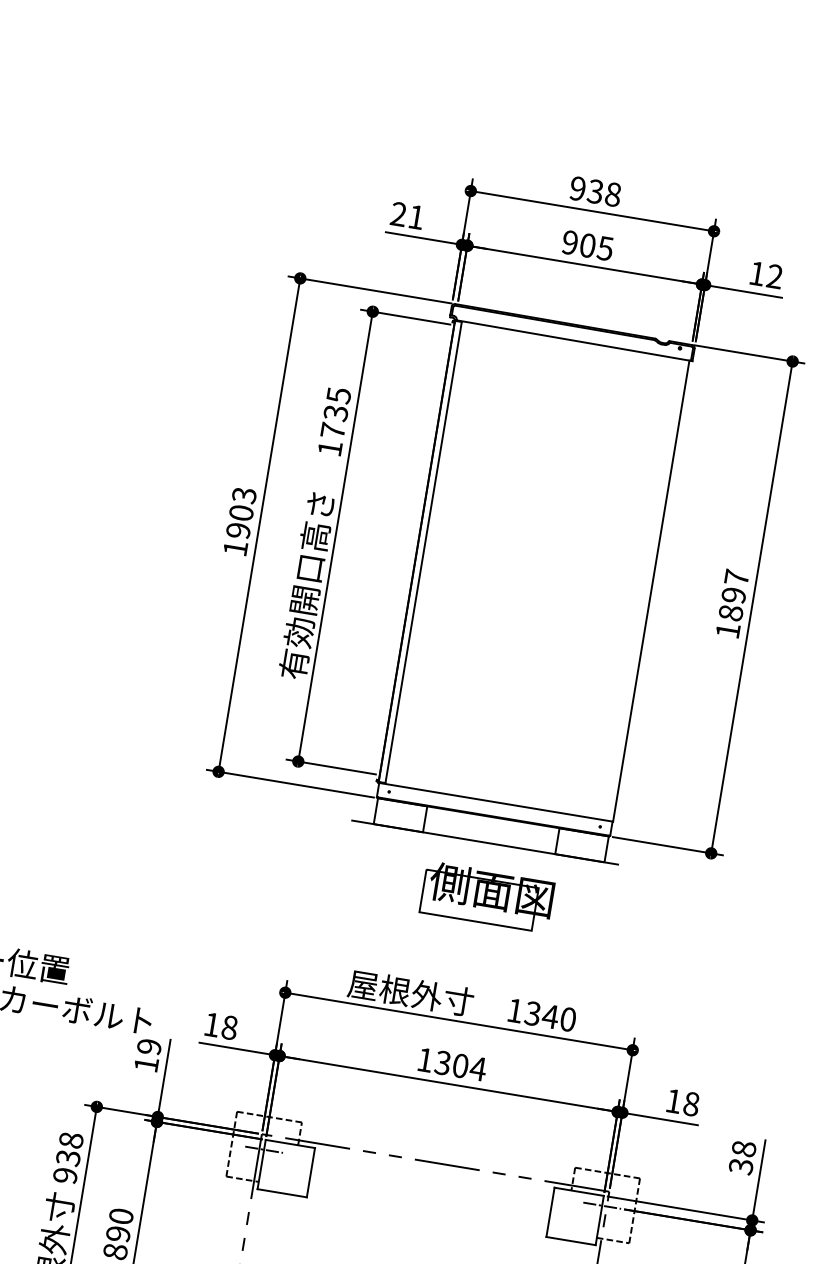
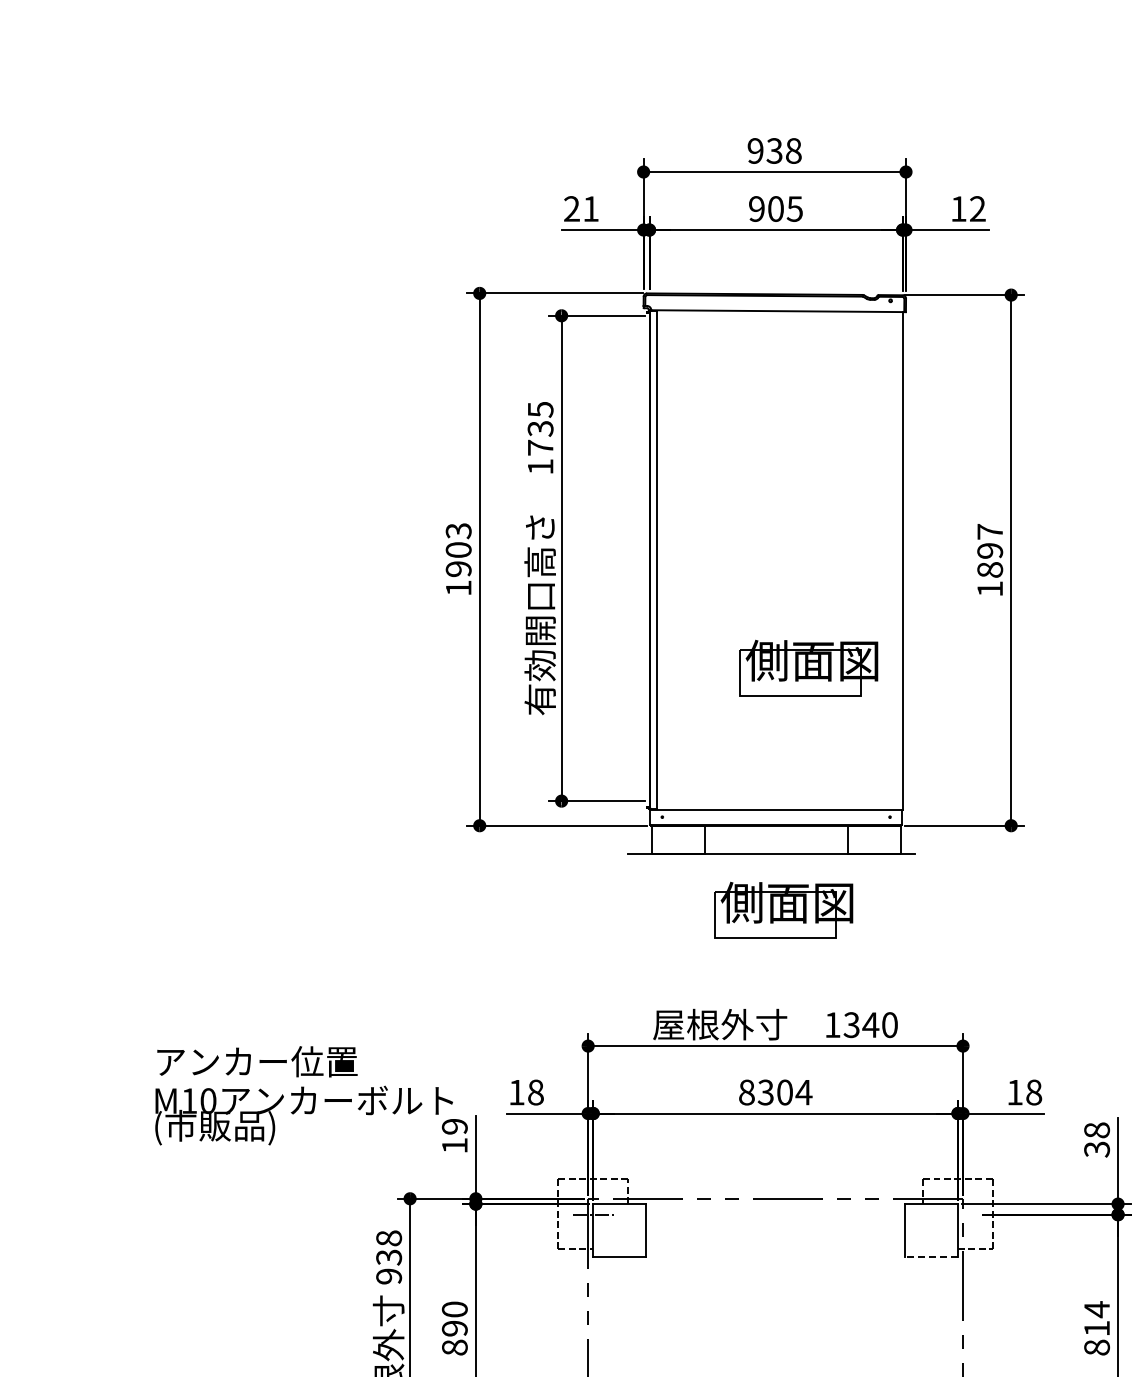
part: (547, 675) -> (808, 667), added
text: (424, 1060) -> (746, 1092), 1304 -> 8304
line: (601, 1205) -> (957, 1214), removed
line: (571, 1241) -> (931, 1257), solid -> dashed

